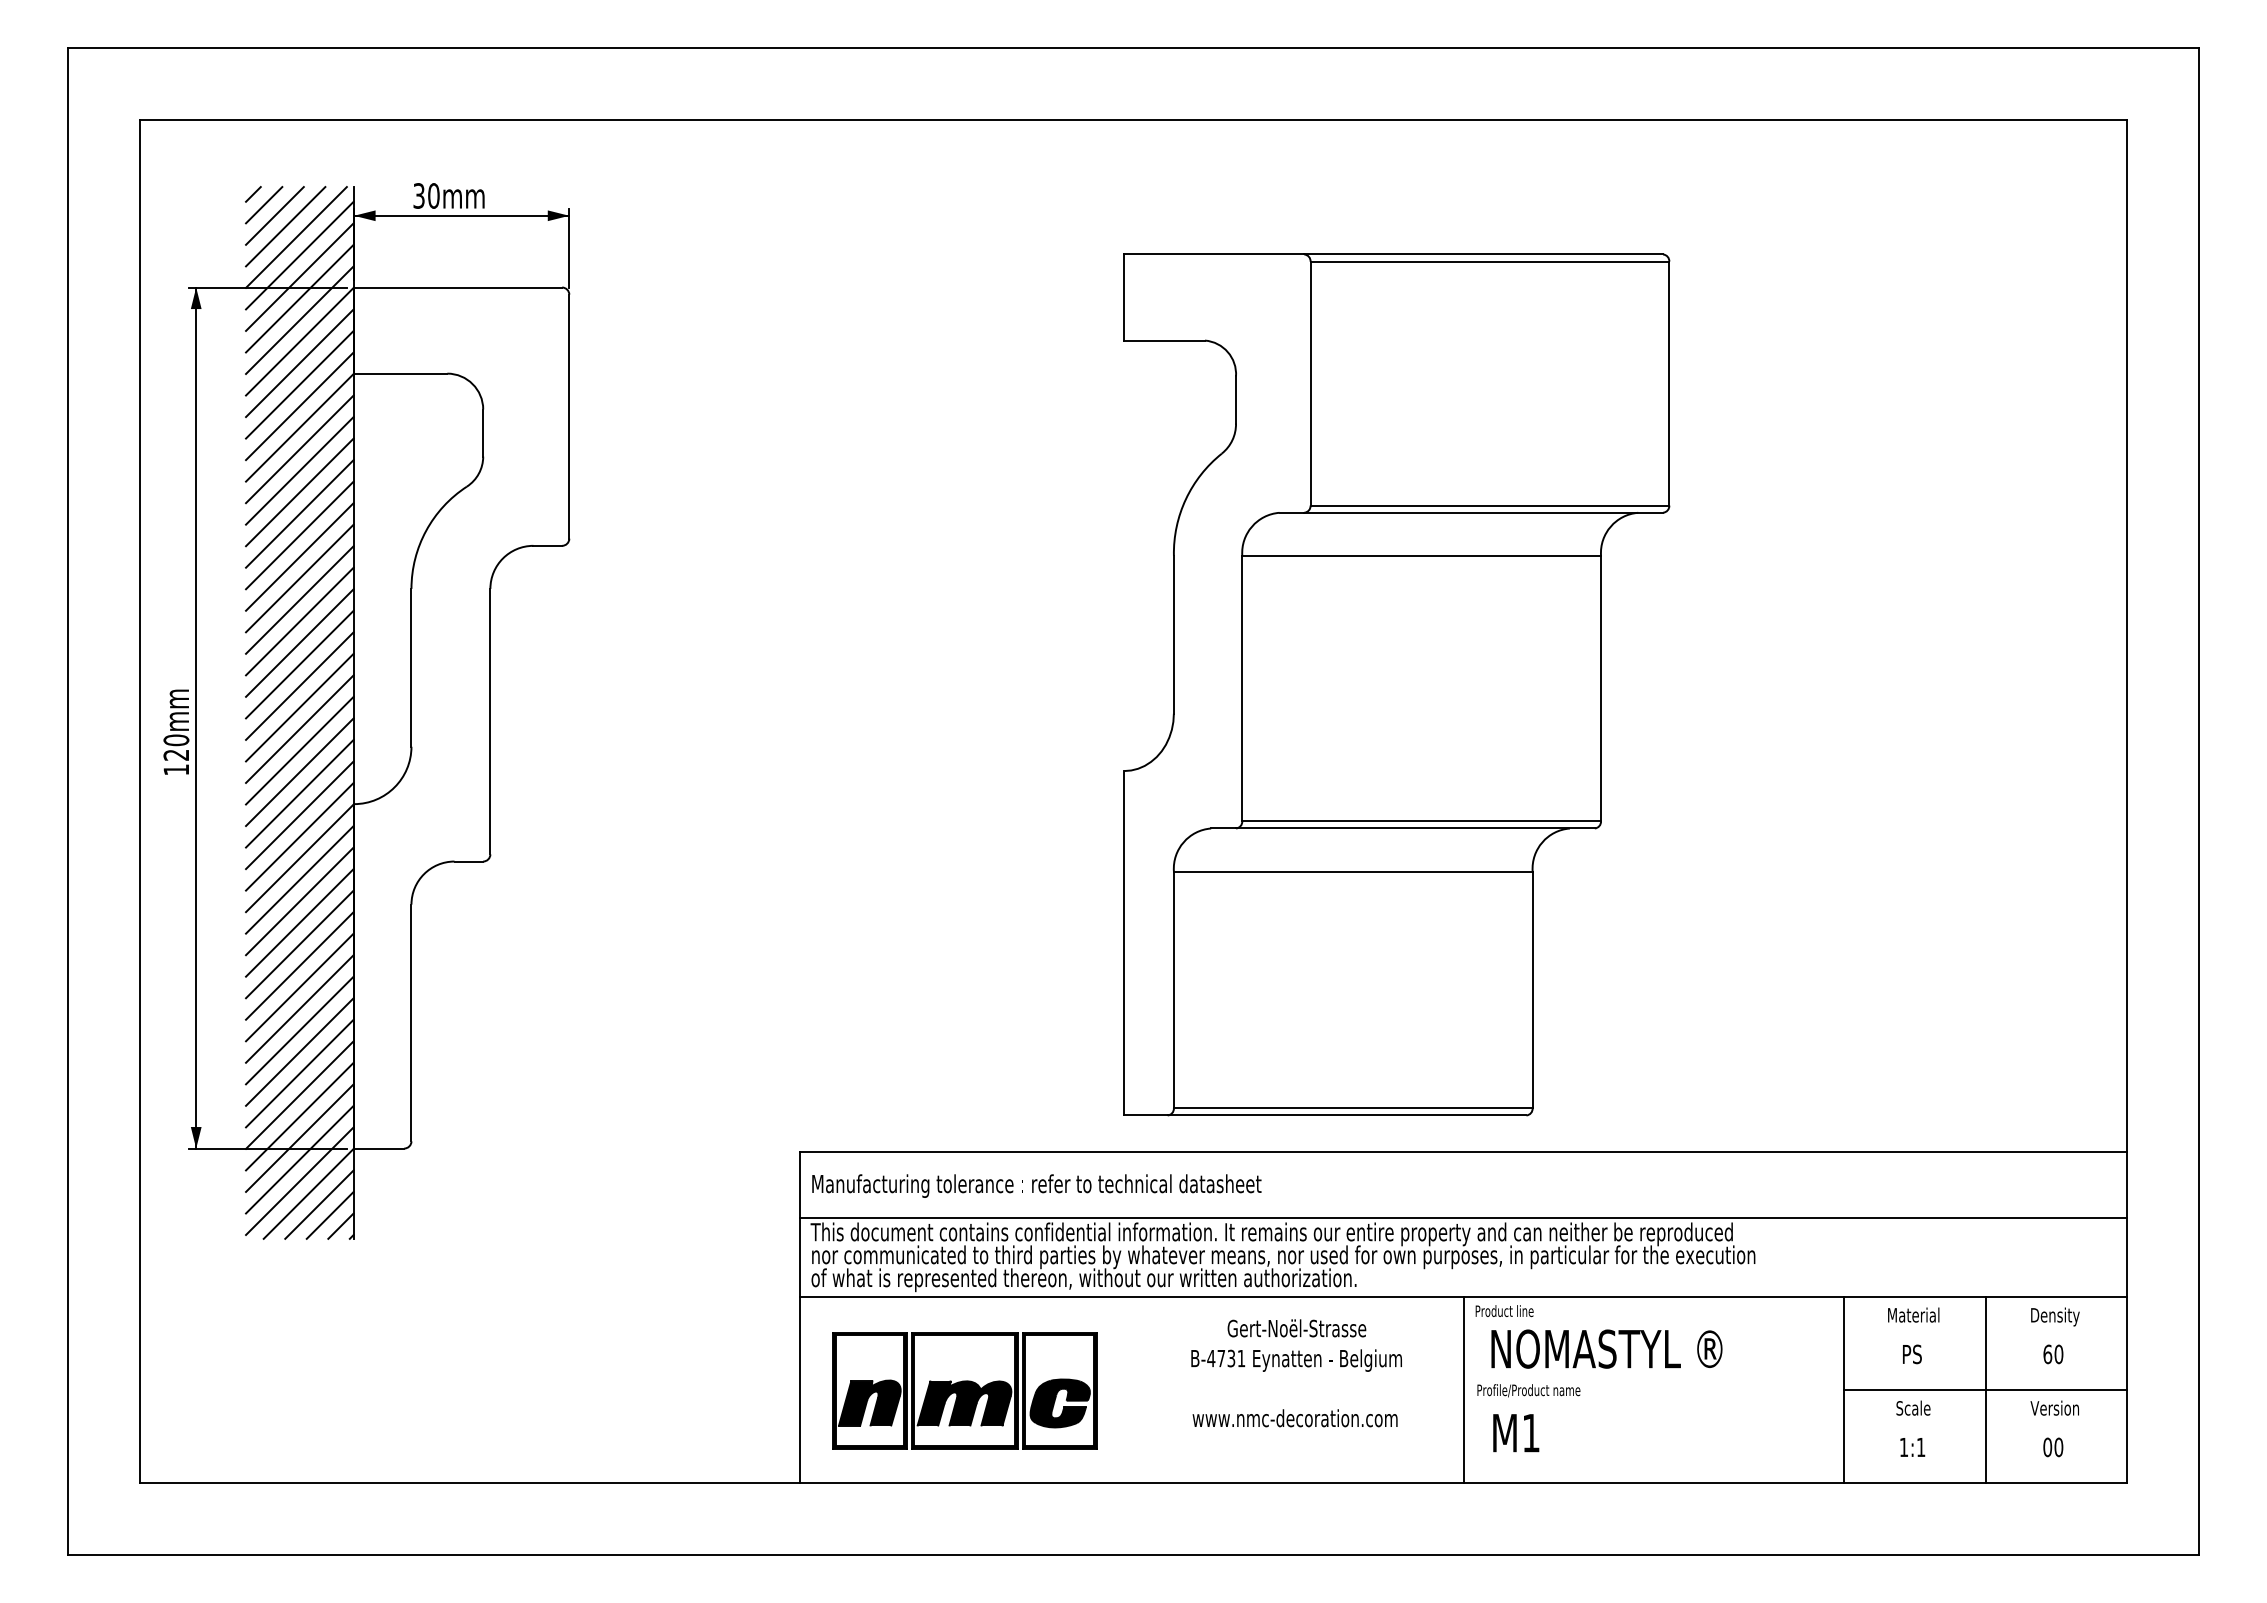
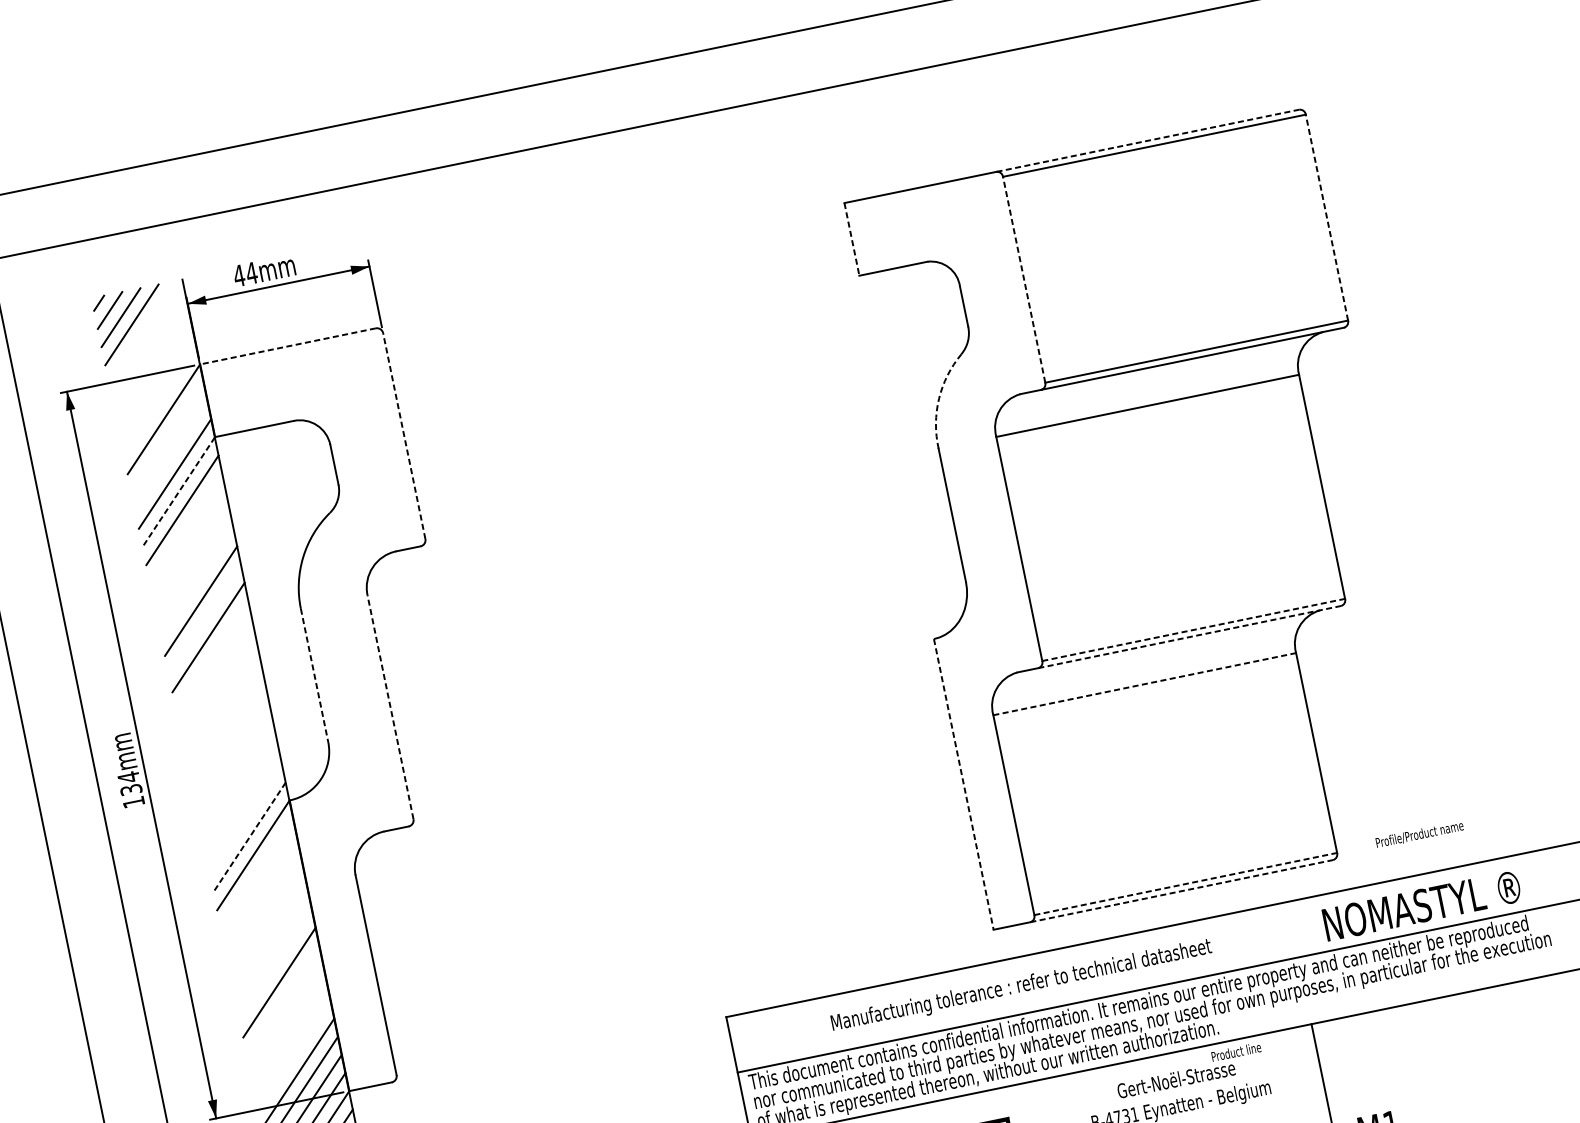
text: (425, 195) -> (244, 274), 30mm -> 44mm
line: (296, 237) -> (142, 332), removed
line: (1484, 254) -> (1148, 140), solid -> dashed
line: (299, 255) -> (148, 346), removed
line: (299, 276) -> (152, 364), removed
line: (457, 287) -> (287, 346), solid -> dashed
line: (299, 298) -> (156, 383), removed
line: (1124, 298) -> (852, 240), solid -> dashed
line: (299, 320) -> (159, 401), removed
line: (299, 363) -> (167, 437), removed
line: (1310, 383) -> (1024, 279), solid -> dashed
line: (1669, 383) -> (1327, 217), solid -> dashed
line: (299, 384) -> (170, 455), removed
line: (569, 416) -> (404, 435), solid -> dashed
line: (299, 428) -> (178, 492), solid -> dashed
line: (299, 470) -> (185, 528), removed
line: (299, 492) -> (189, 546), removed
arc: (1185, 499) -> (938, 399), solid -> dashed
line: (299, 513) -> (193, 564), removed
line: (299, 535) -> (197, 583), removed
line: (299, 578) -> (204, 619), removed
line: (299, 621) -> (212, 655), removed
line: (299, 642) -> (215, 673), removed
line: (299, 664) -> (219, 692), removed
line: (411, 667) -> (314, 675), solid -> dashed
line: (299, 685) -> (223, 709), removed
line: (299, 707) -> (226, 728), removed
line: (490, 721) -> (390, 707), solid -> dashed
line: (299, 728) -> (230, 746), removed
text: (176, 747) -> (130, 783), 120mm -> 134mm
line: (299, 750) -> (234, 764), removed
line: (299, 772) -> (238, 783), removed
line: (299, 793) -> (241, 800), removed
line: (299, 815) -> (245, 819), removed
line: (1422, 821) -> (1194, 629), solid -> dashed
line: (1415, 828) -> (1189, 637), solid -> dashed
line: (299, 837) -> (249, 838), solid -> dashed
line: (1353, 871) -> (1144, 684), solid -> dashed
line: (299, 879) -> (256, 873), removed
line: (299, 901) -> (260, 892), removed
line: (299, 922) -> (264, 909), removed
line: (1124, 943) -> (964, 784), solid -> dashed
line: (299, 944) -> (267, 928), removed
line: (299, 965) -> (271, 946), removed
line: (299, 987) -> (275, 964), removed
line: (299, 1030) -> (282, 1000), removed
line: (299, 1051) -> (286, 1018), removed
line: (299, 1073) -> (290, 1037), removed
line: (299, 1094) -> (293, 1054), removed
line: (1353, 1108) -> (1185, 884), solid -> dashed
line: (1347, 1115) -> (1182, 891), solid -> dashed
text: (1036, 1185) -> (1021, 985), moved
text: (1504, 1311) -> (1236, 1052), moved
text: (1606, 1348) -> (1421, 905), moved
text: (1528, 1390) -> (1419, 834), moved

